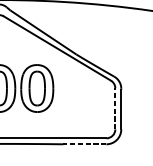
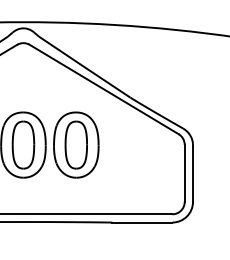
line: (115, 108) -> (184, 173), dashed -> solid
line: (84, 144) -> (141, 222), dashed -> solid

